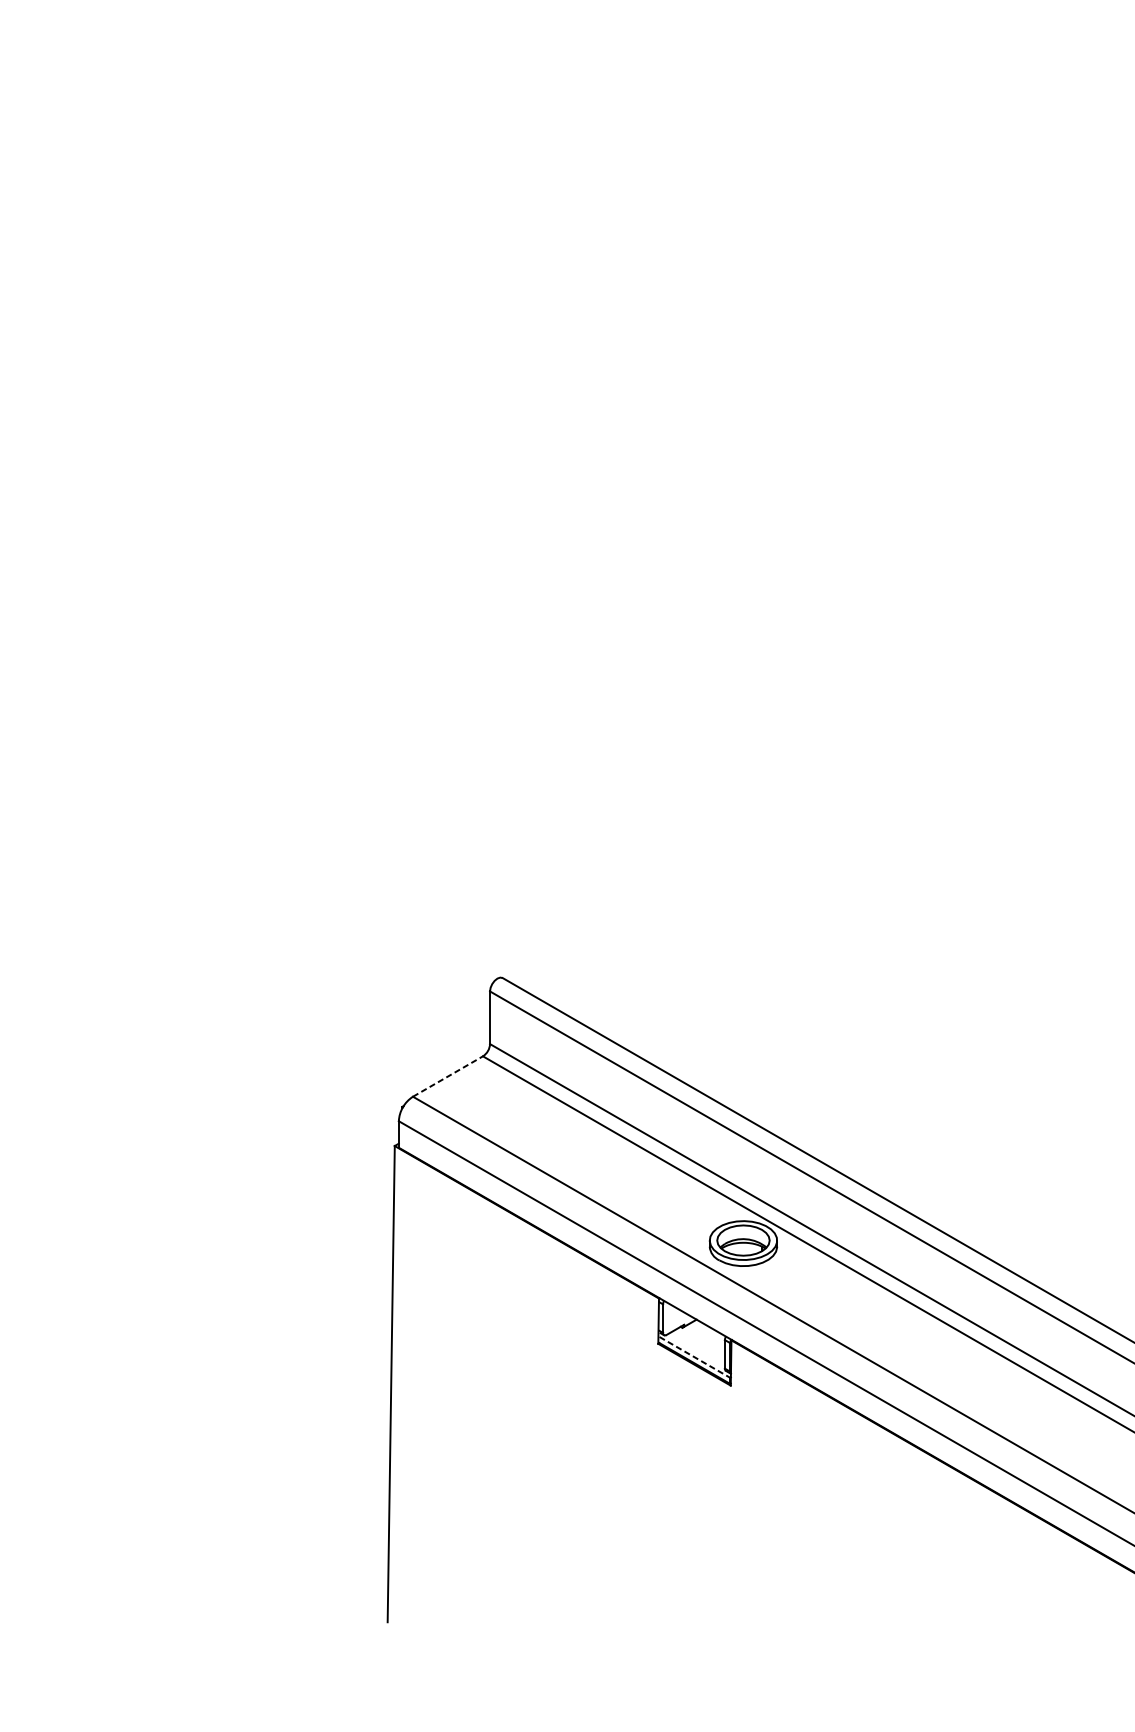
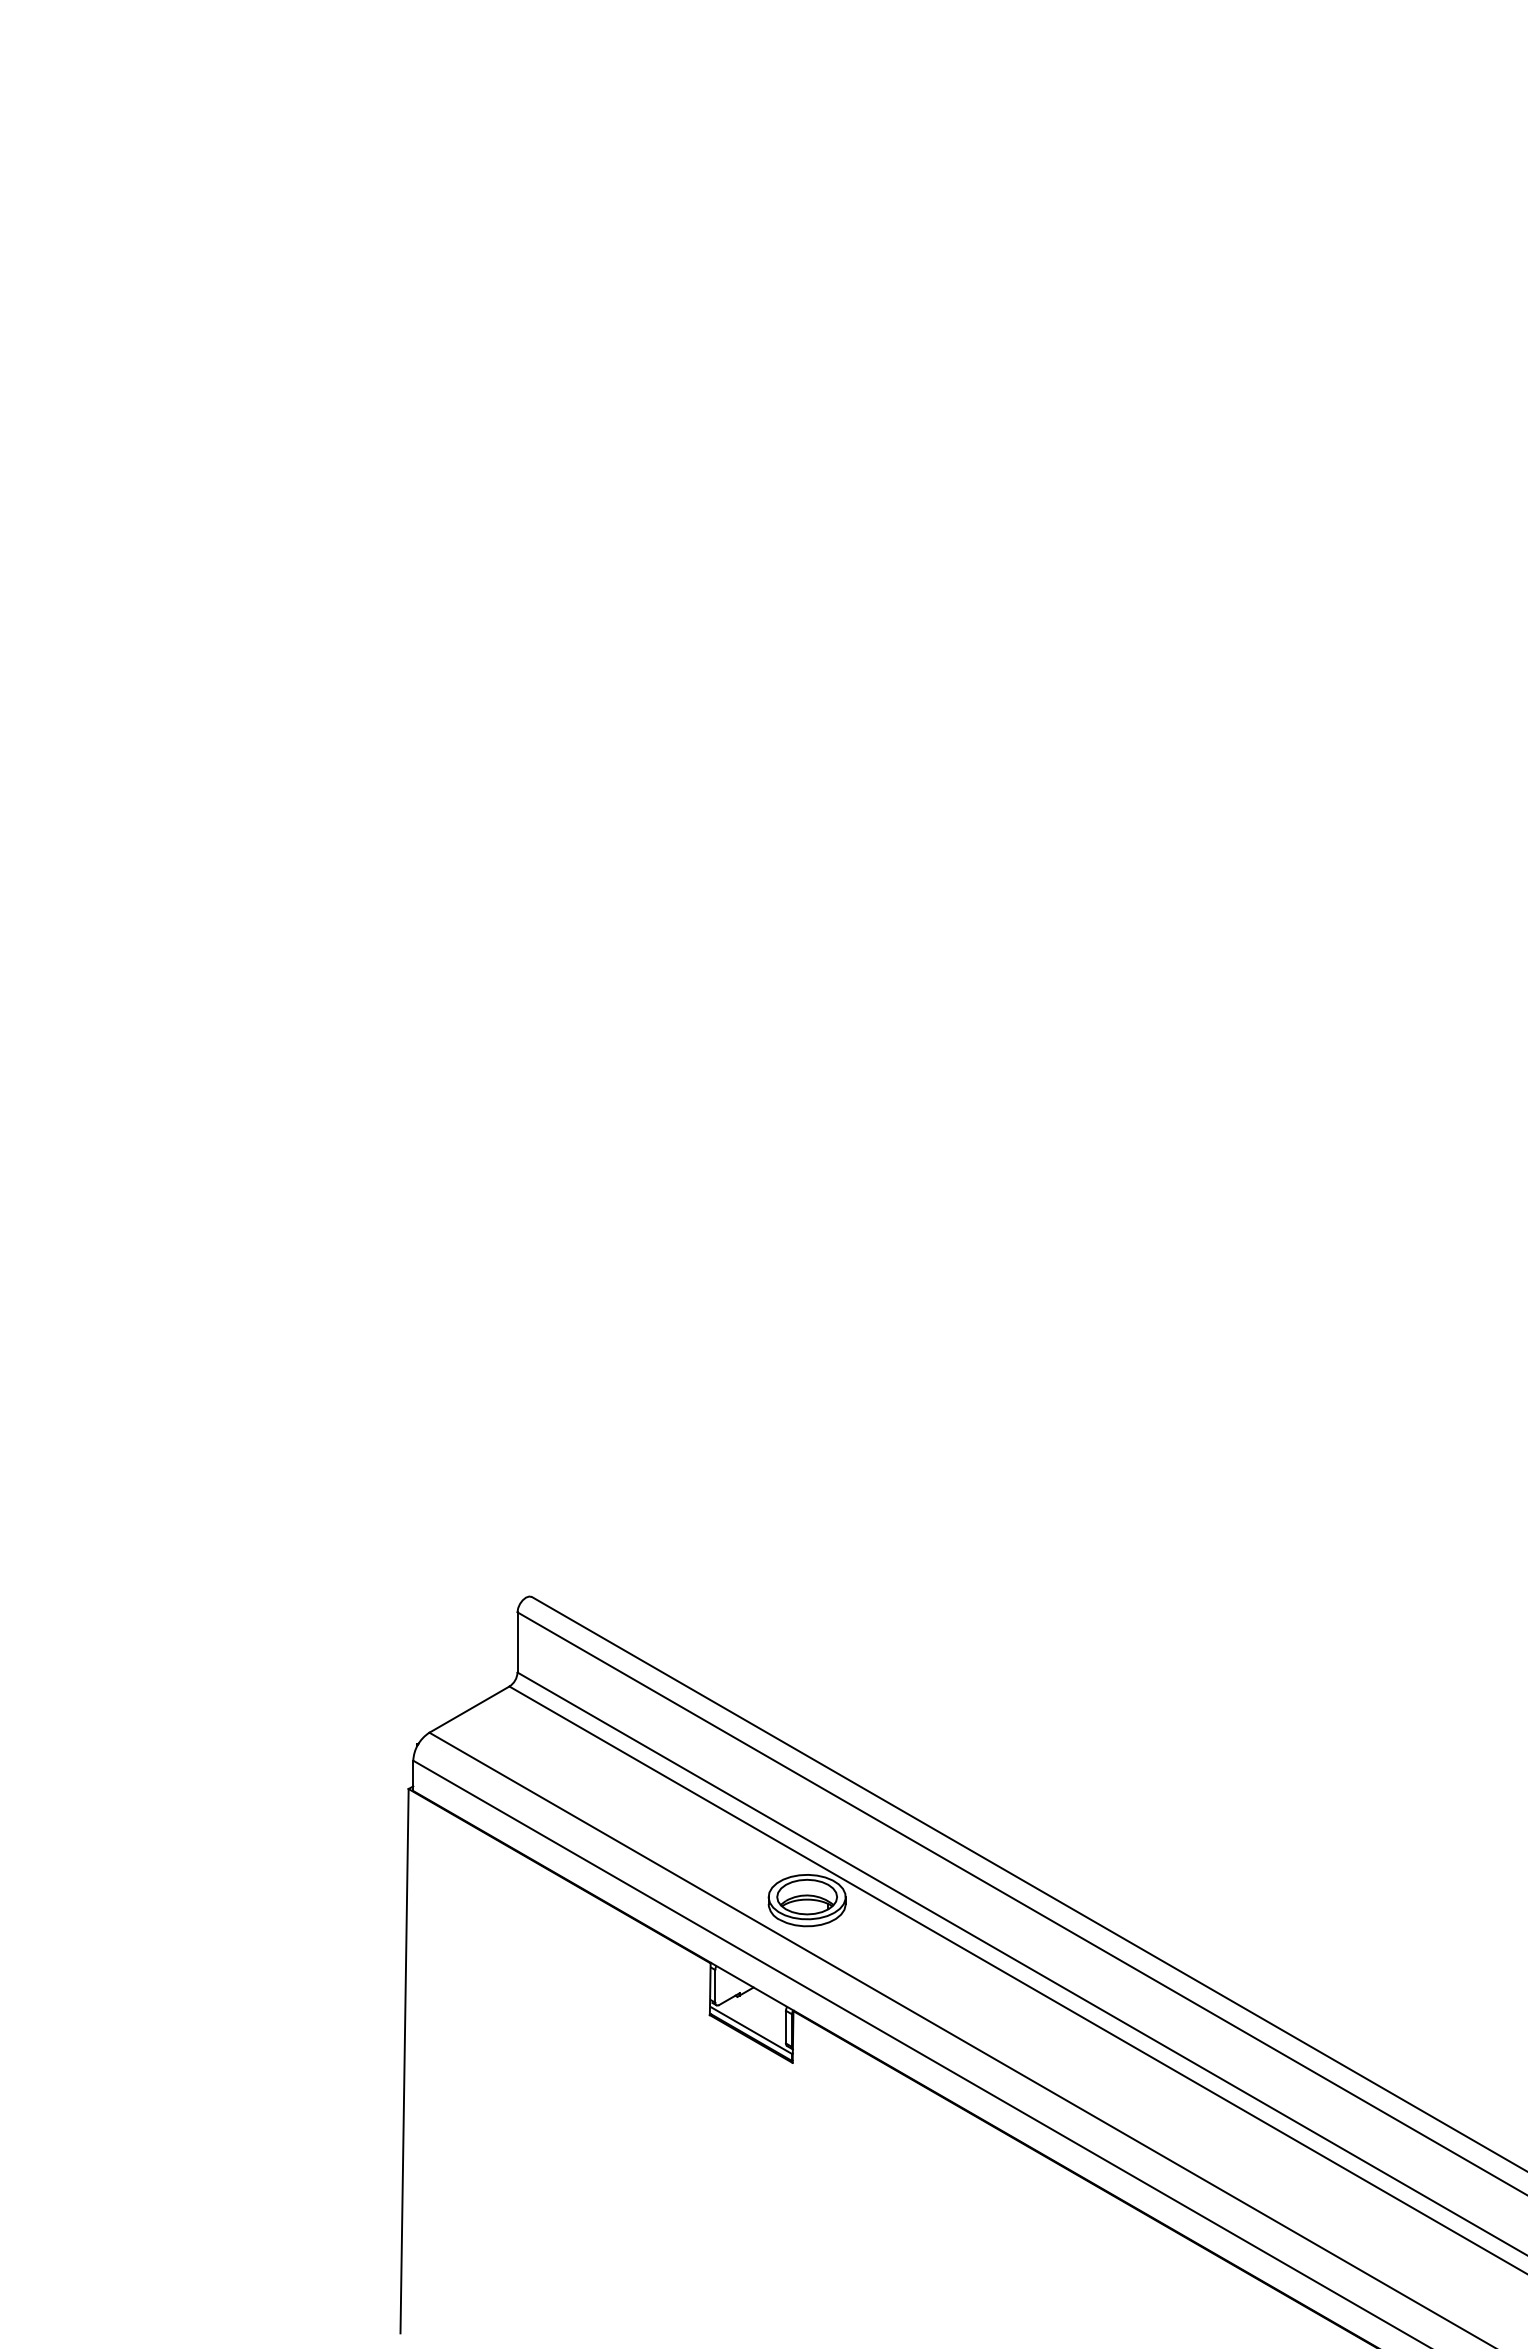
line: (448, 1076) -> (469, 1709), dashed -> solid
line: (694, 1357) -> (751, 2030), dashed -> solid

